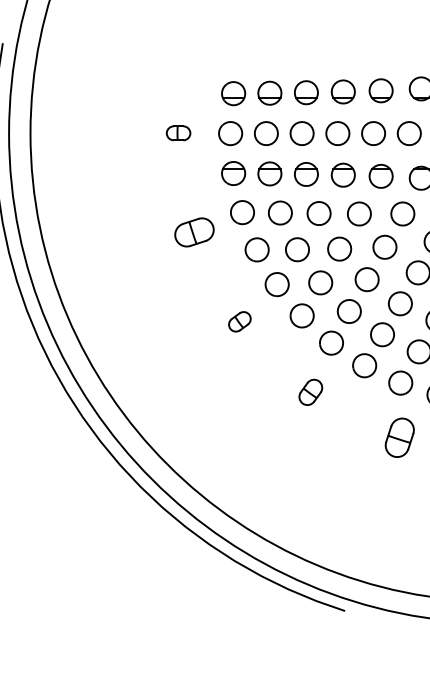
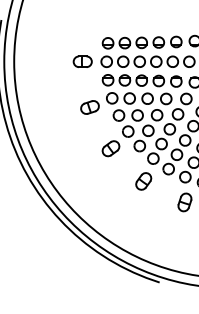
part: (178, 132) -> (82, 61), size x1.67
part: (238, 321) -> (110, 148), size x1.67
part: (310, 392) -> (143, 181), size x1.43

